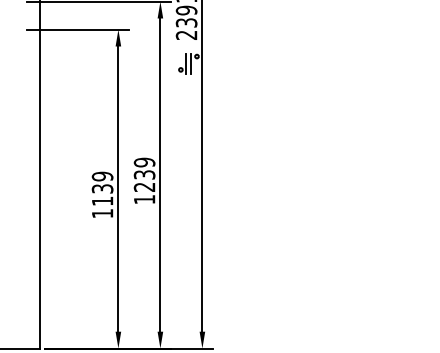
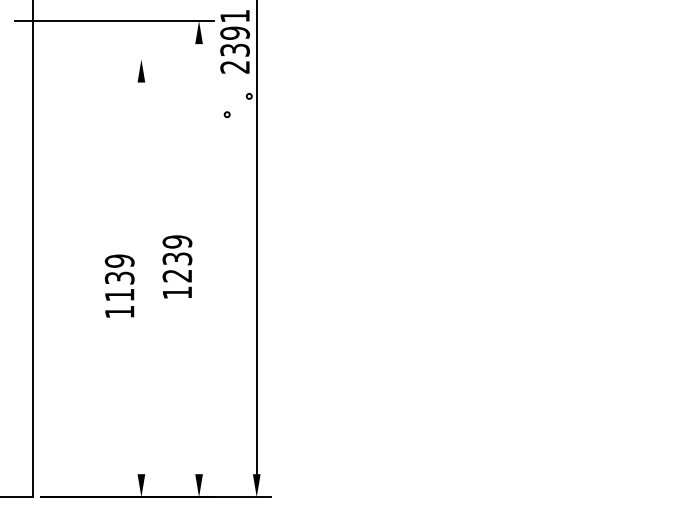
line: (77, 29) -> (85, 59), removed
line: (186, 63) -> (234, 106), removed
line: (191, 63) -> (241, 106), removed
line: (160, 175) -> (199, 259), removed
line: (118, 189) -> (141, 278), removed

